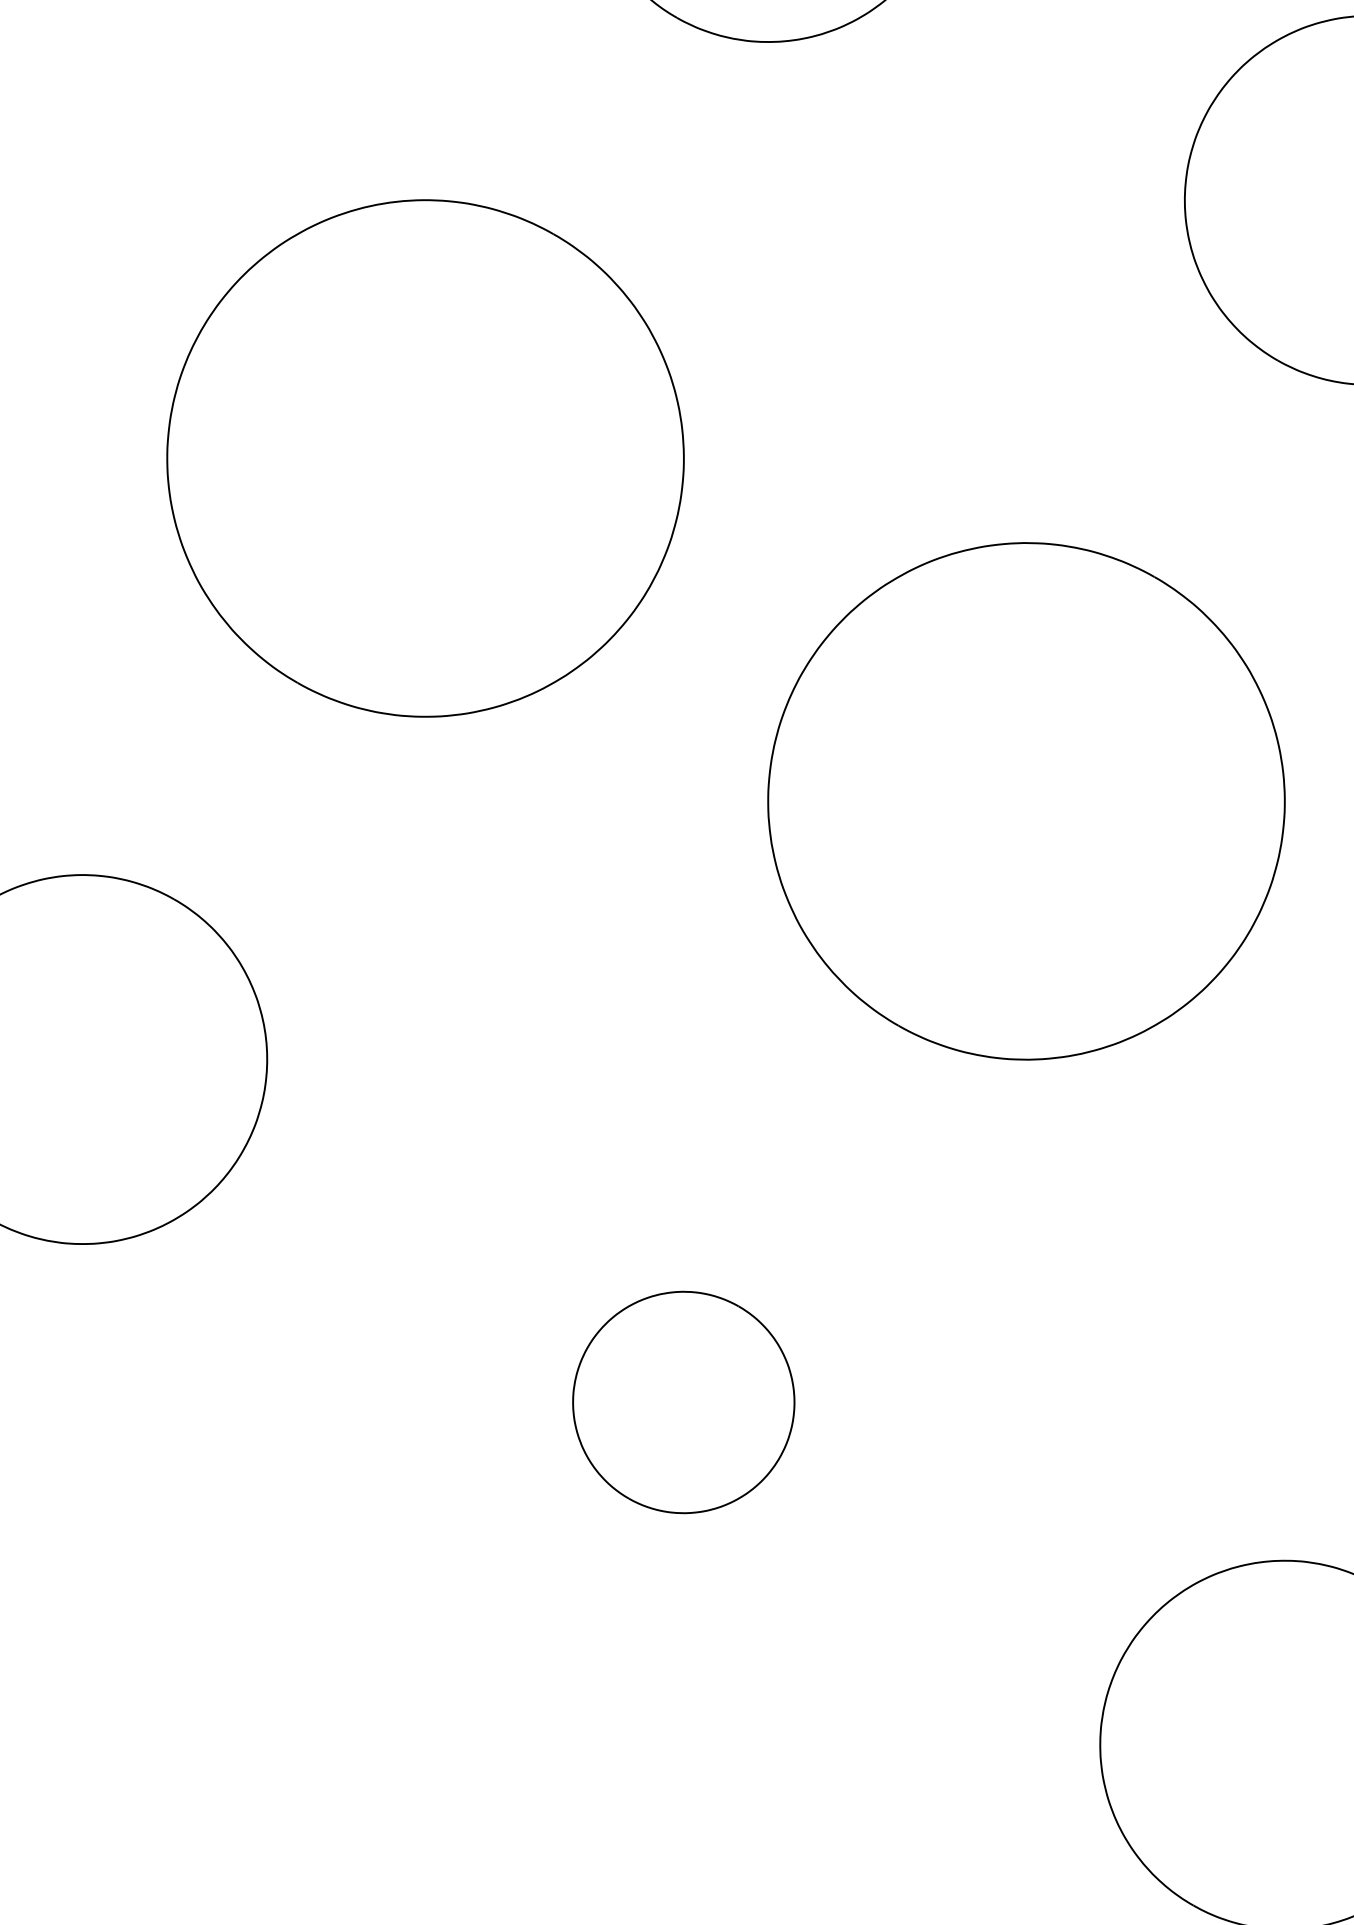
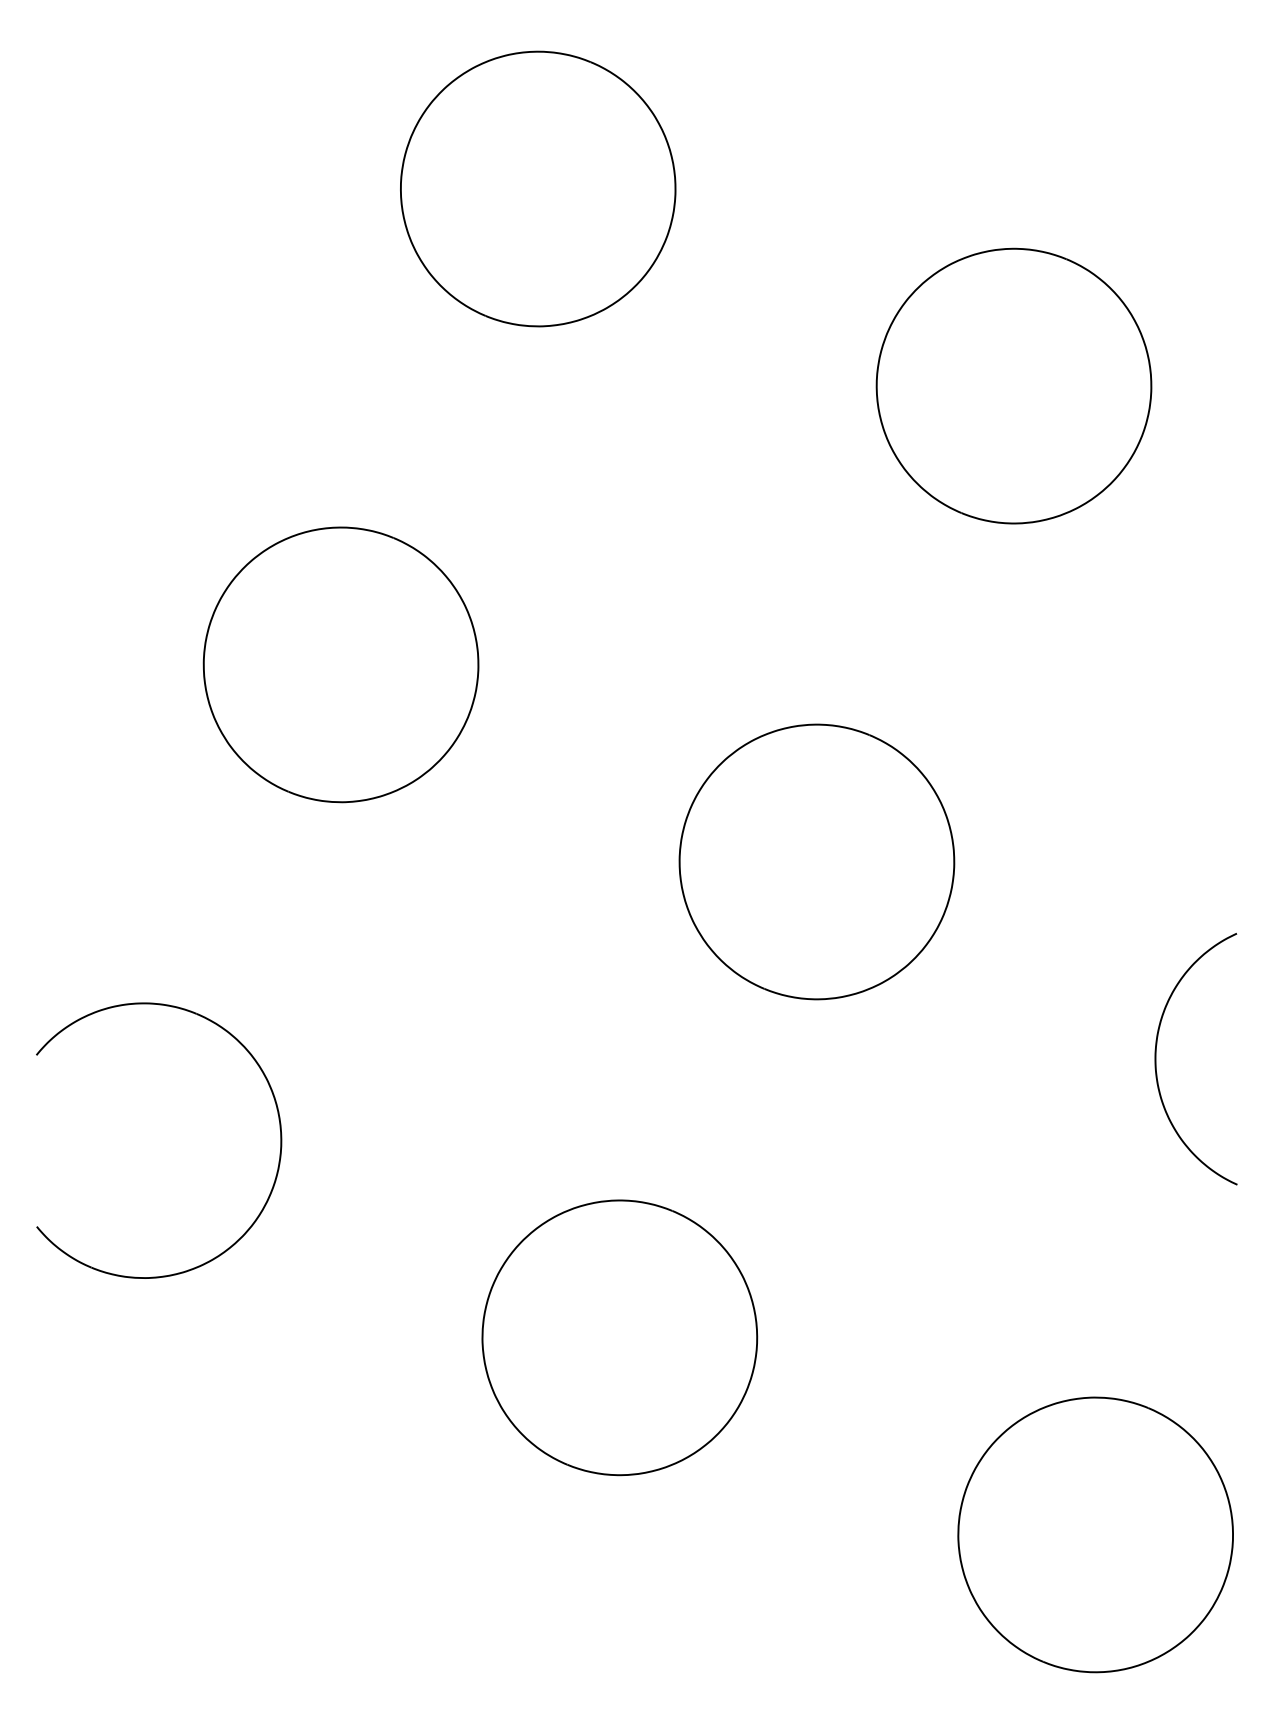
part: (424, 457) -> (340, 664), size x0.71
part: (1026, 800) -> (816, 861), size x0.71
part: (683, 1401) -> (619, 1337), size x1.67

